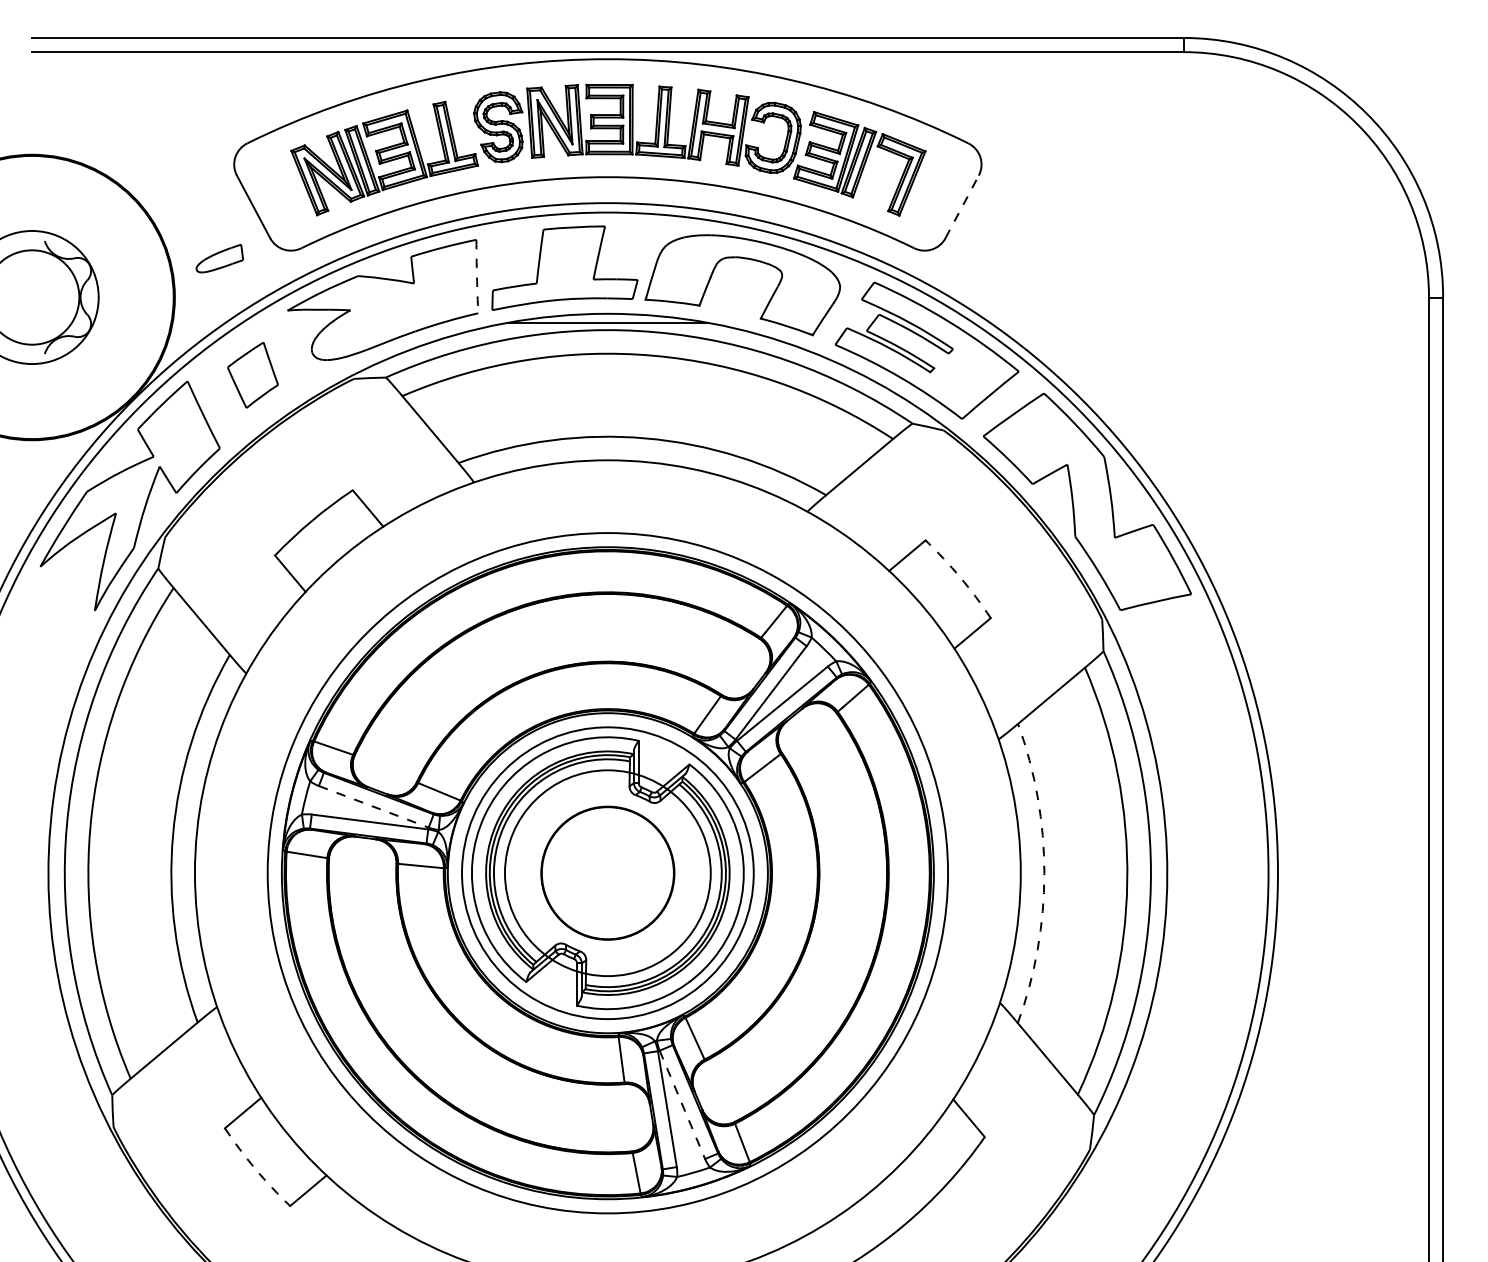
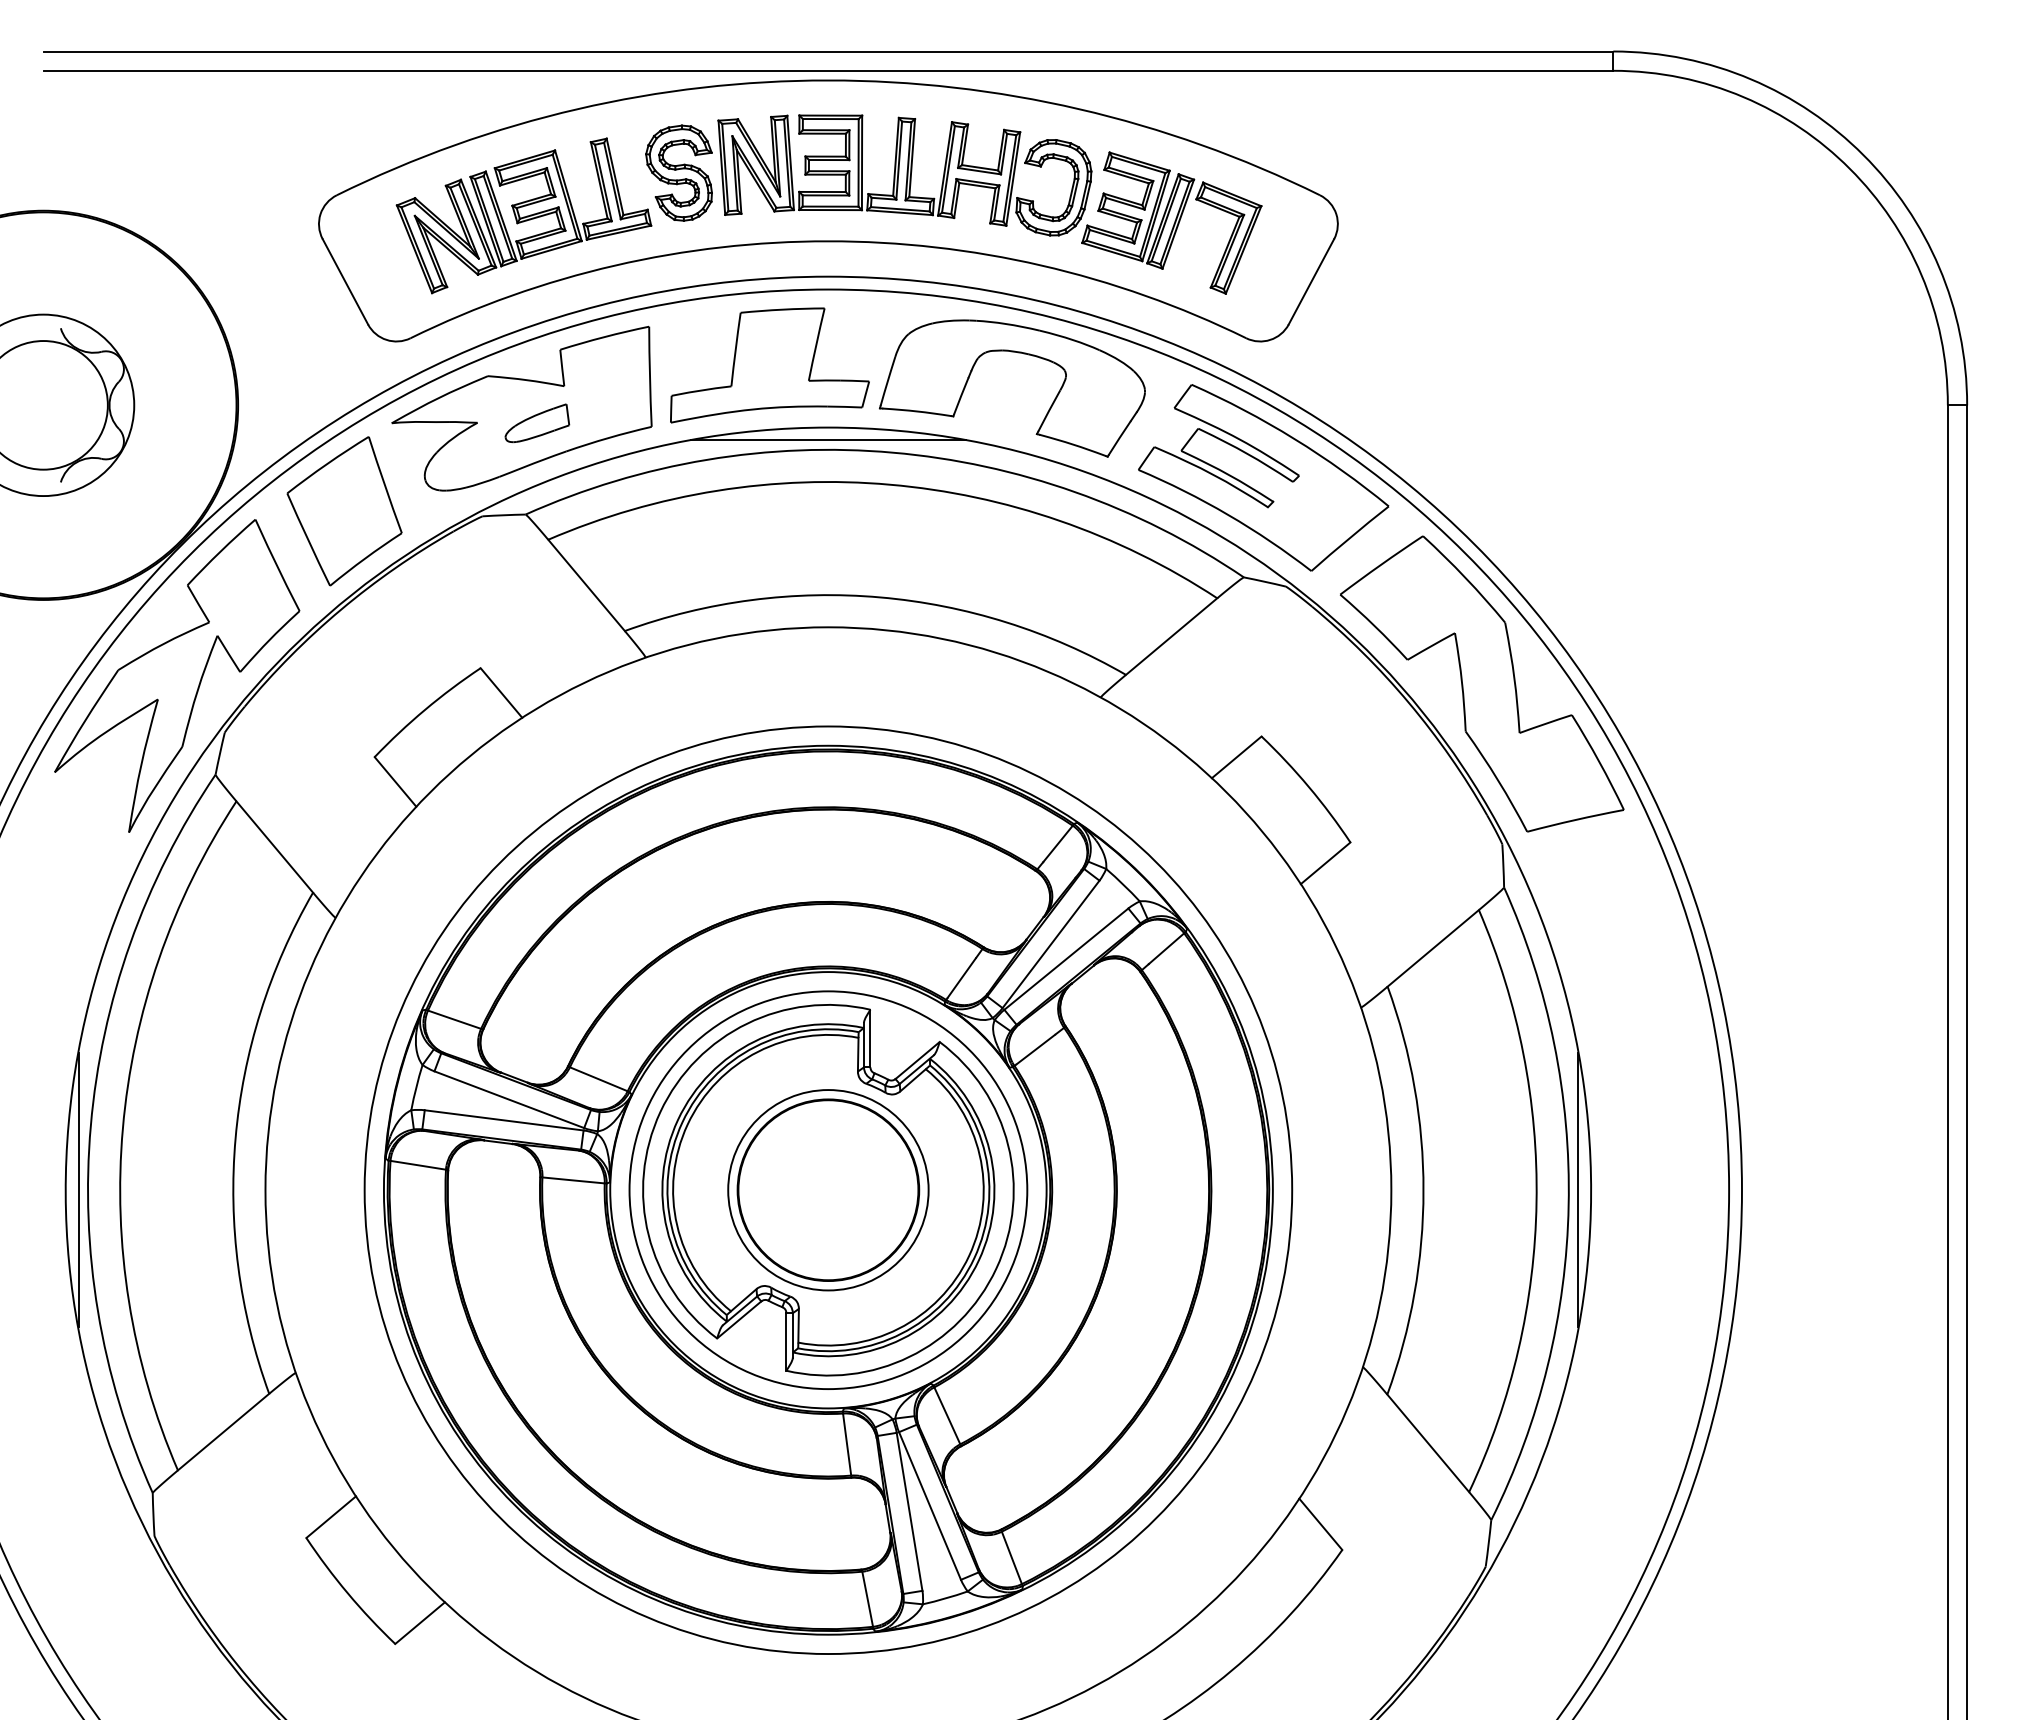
line: (962, 206) -> (1311, 281), dashed -> solid
part: (219, 258) -> (537, 423), moved
arc: (476, 276) -> (649, 376), dashed -> solid
part: (252, 375) -> (344, 511), size x1.67
arc: (960, 577) -> (1308, 787), dashed -> solid
line: (373, 806) -> (509, 1099), dashed -> solid
line: (57, 873) -> (78, 1190), added
circle: (607, 873) -> (828, 1190), size x0.71
arc: (1044, 873) -> (1423, 1190), dashed -> solid
line: (1158, 873) -> (1578, 1190), added
line: (682, 1105) -> (930, 1506), dashed -> solid
arc: (255, 1169) -> (347, 1593), dashed -> solid

